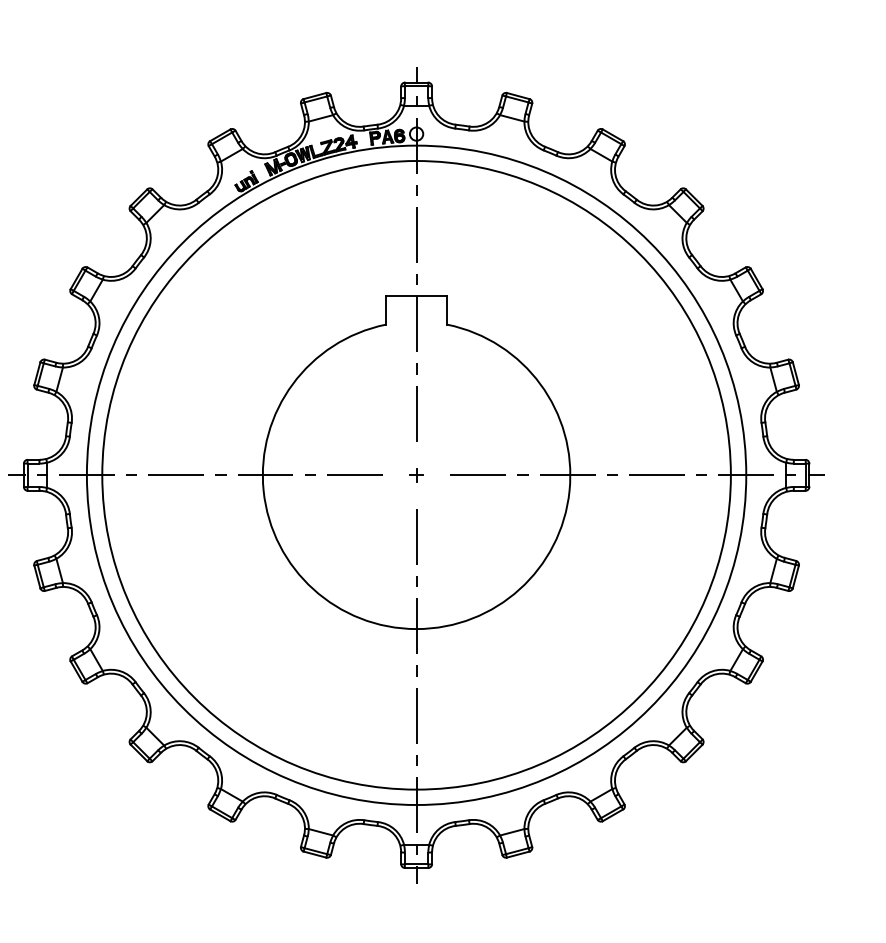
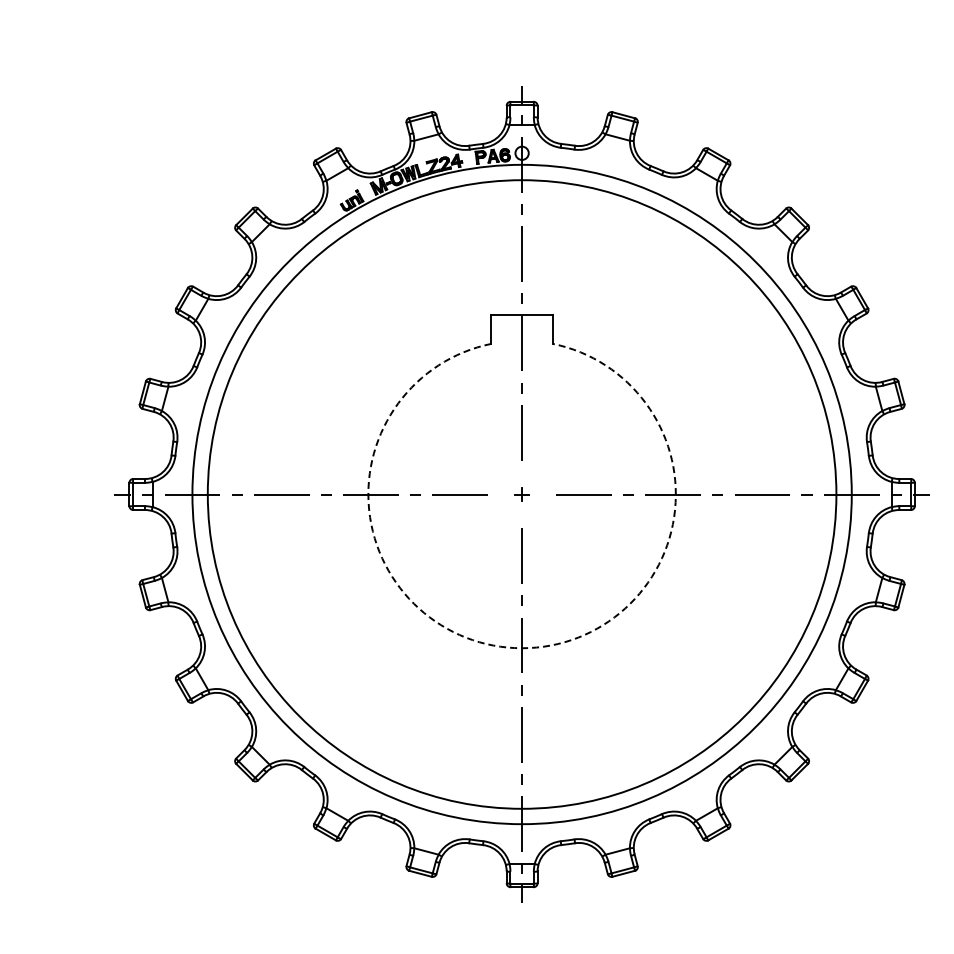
arc: (416, 629) -> (522, 648), solid -> dashed

